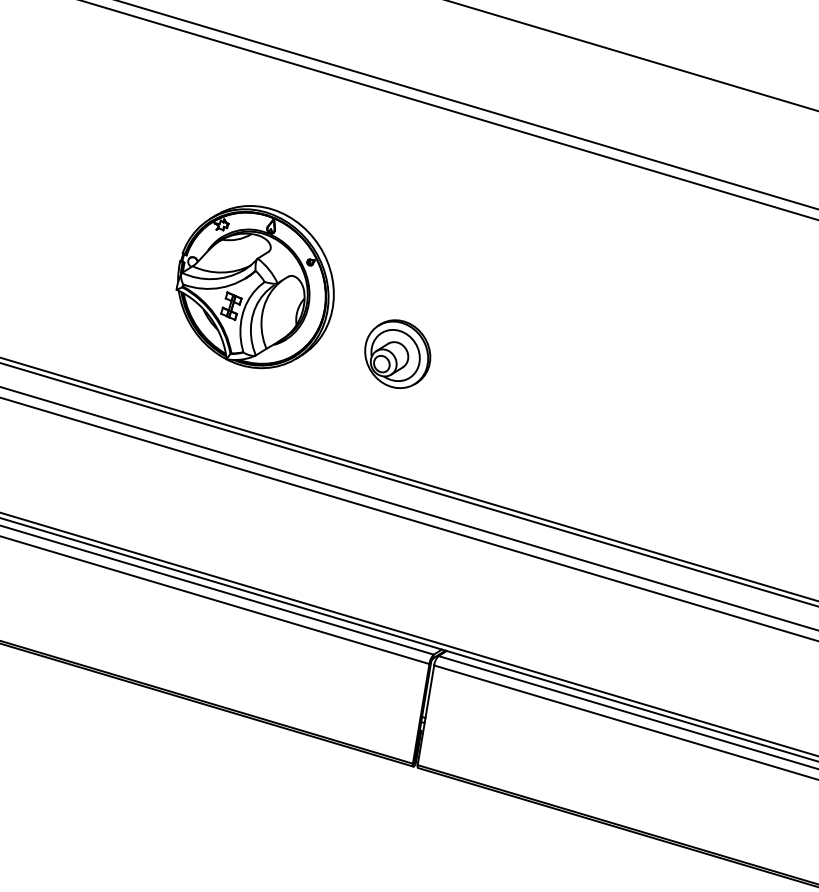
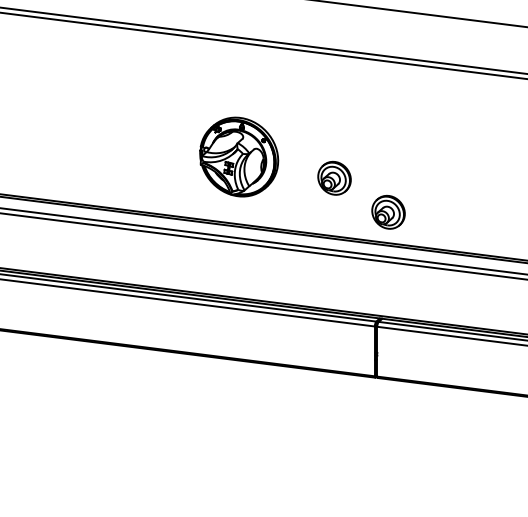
part: (256, 285) -> (239, 156), moved
part: (494, 438) -> (388, 211), added

